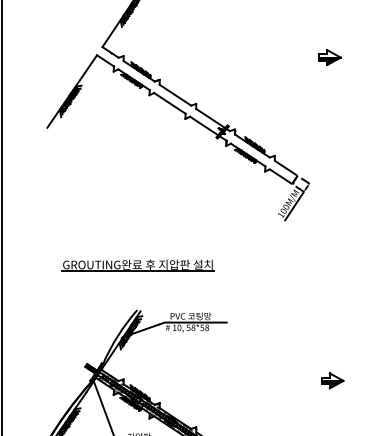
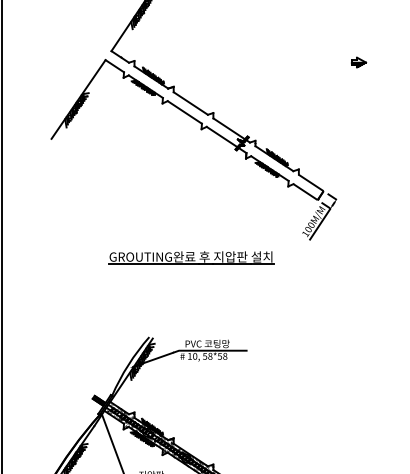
part: (329, 57) -> (358, 62), size x0.6
part: (138, 265) -> (191, 257), moved
part: (332, 381) -> (361, 414), removed

